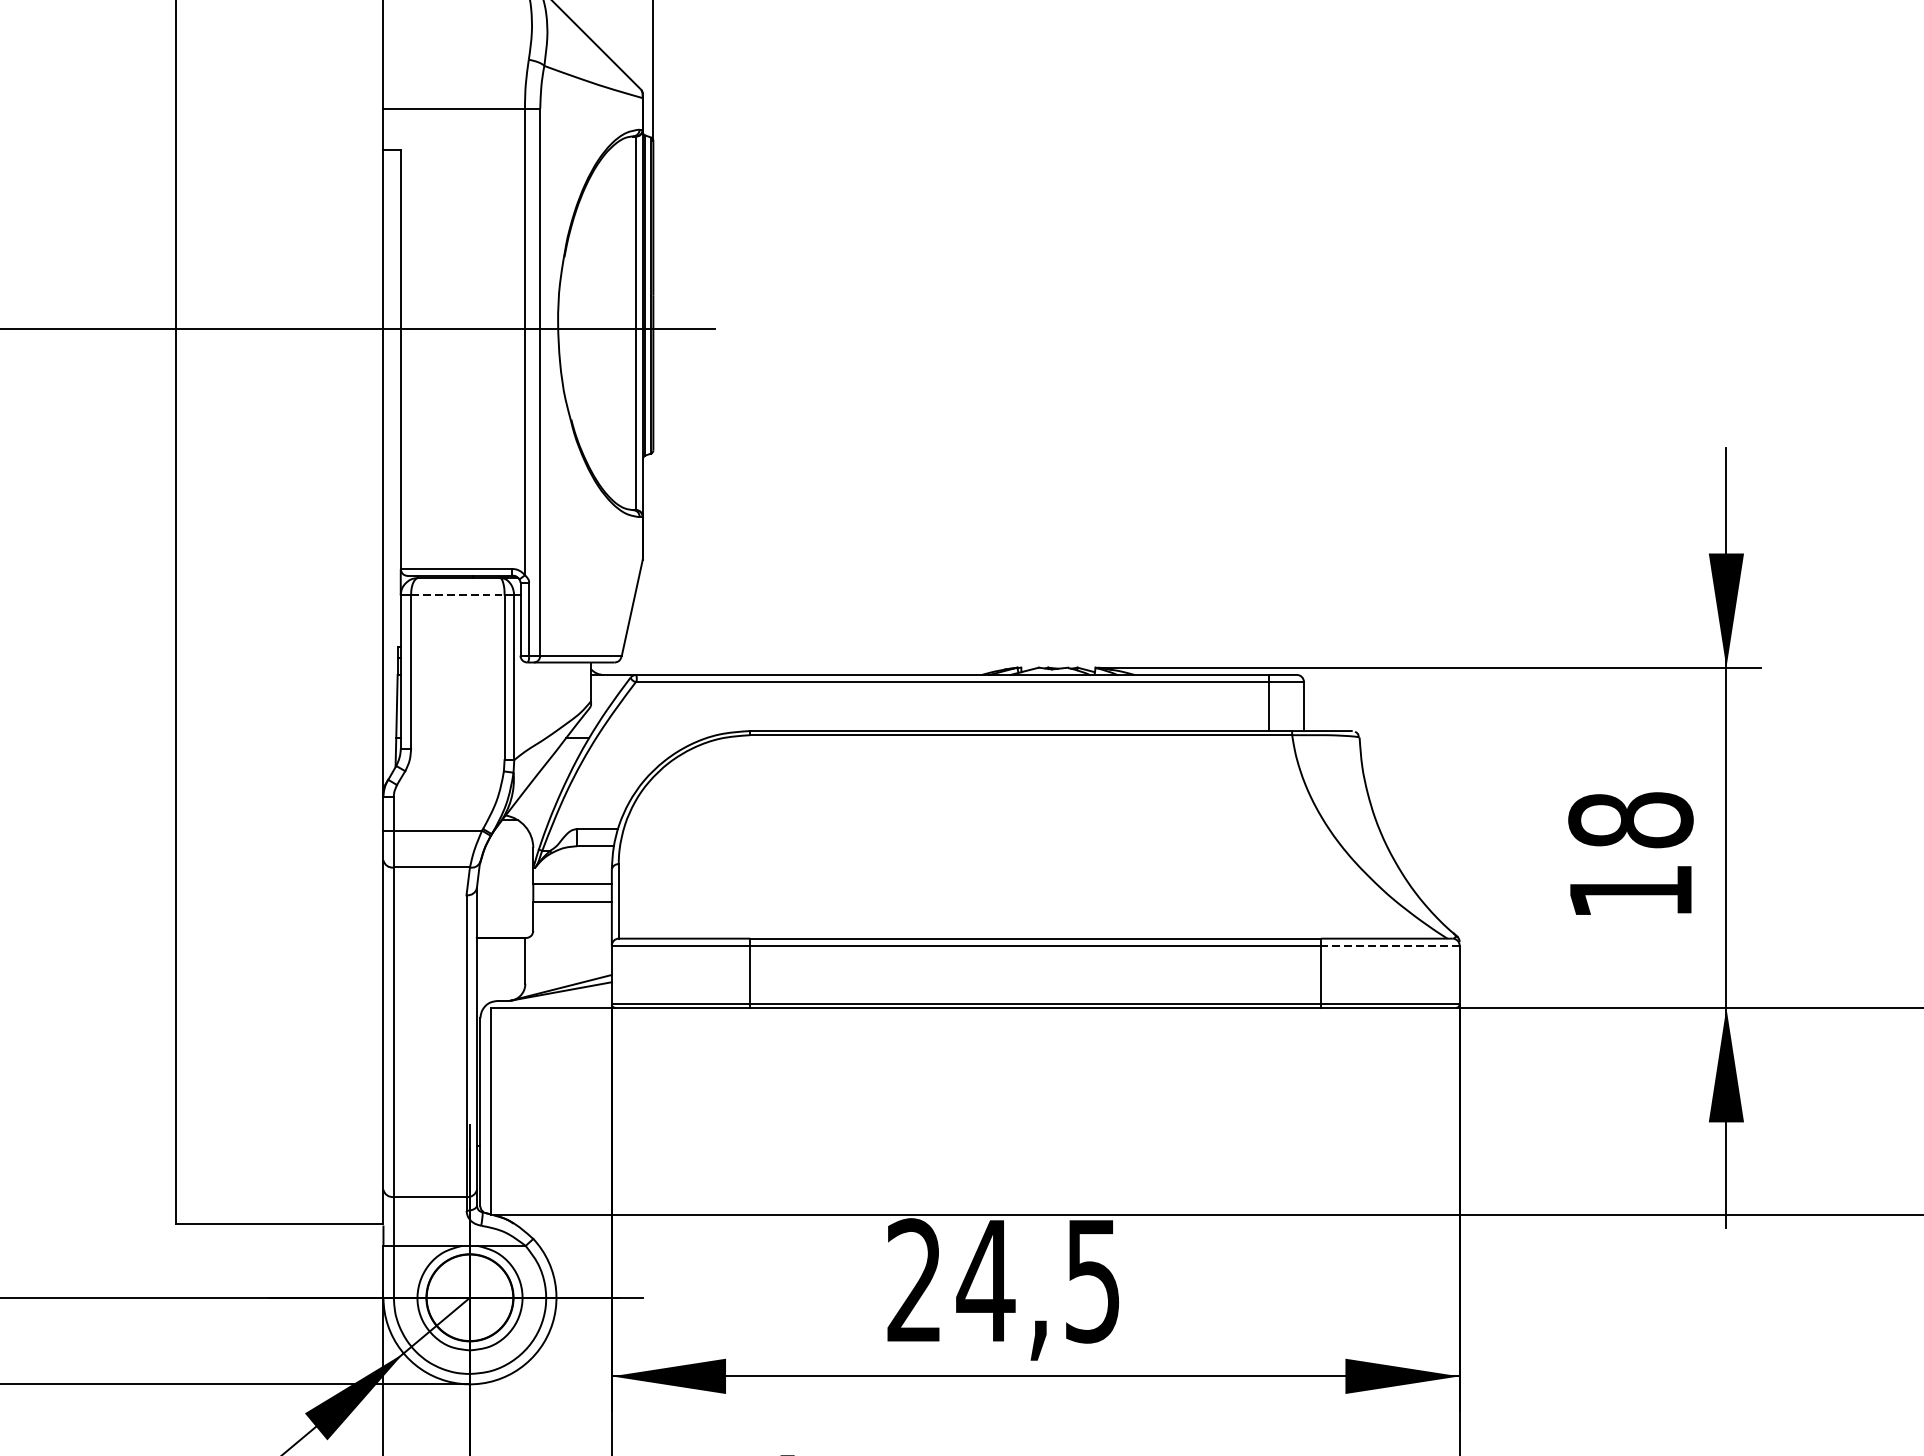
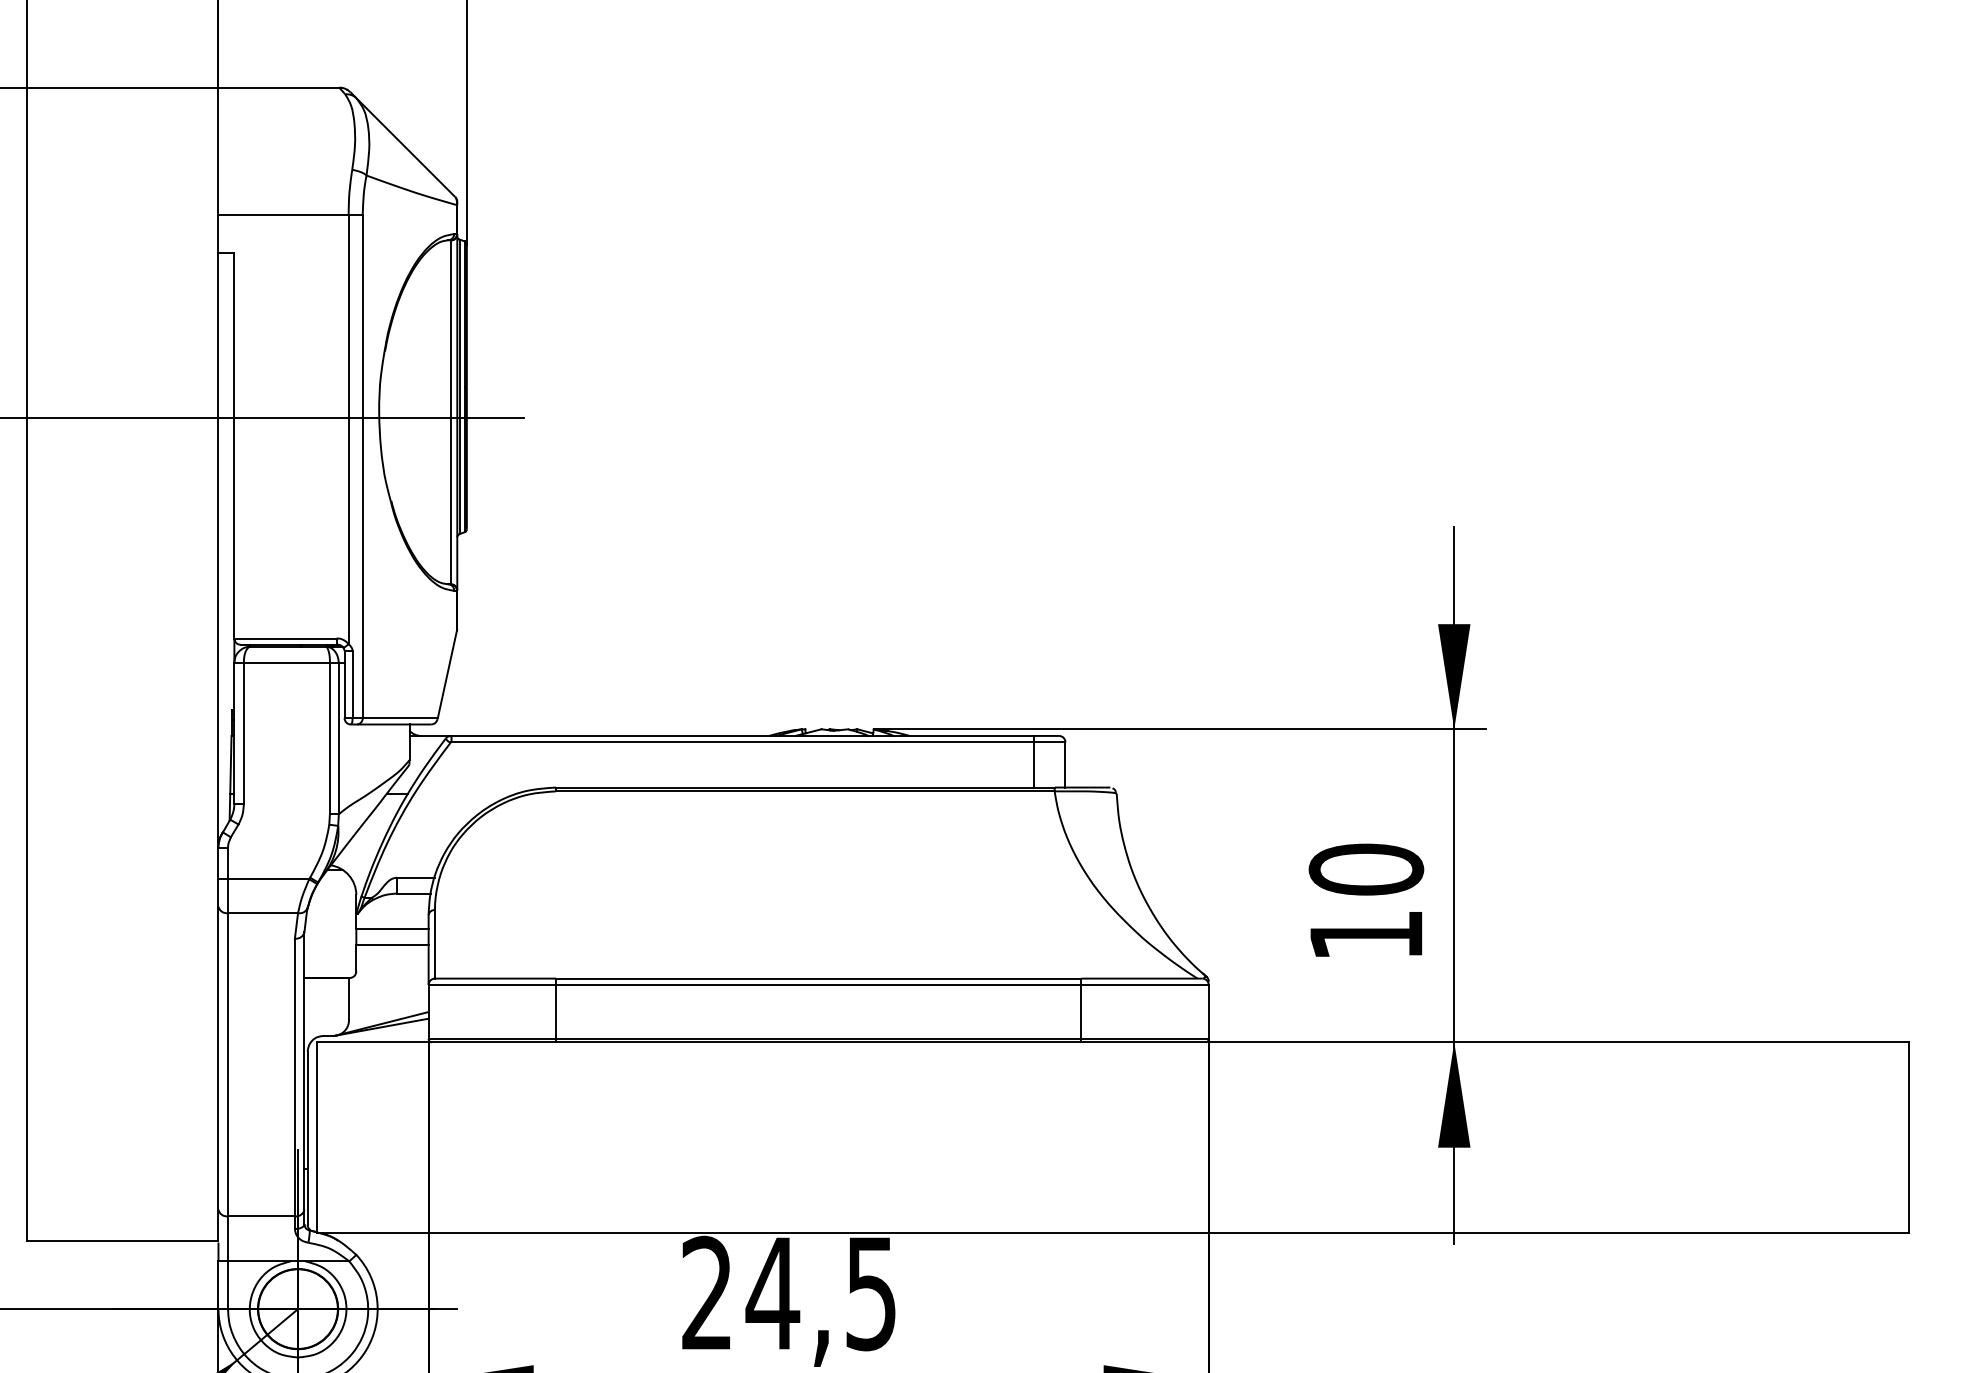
line: (457, 595) -> (286, 662), dashed -> solid
text: (1631, 820) -> (1366, 869), 18 -> 10
line: (1390, 945) -> (1145, 984), dashed -> solid

